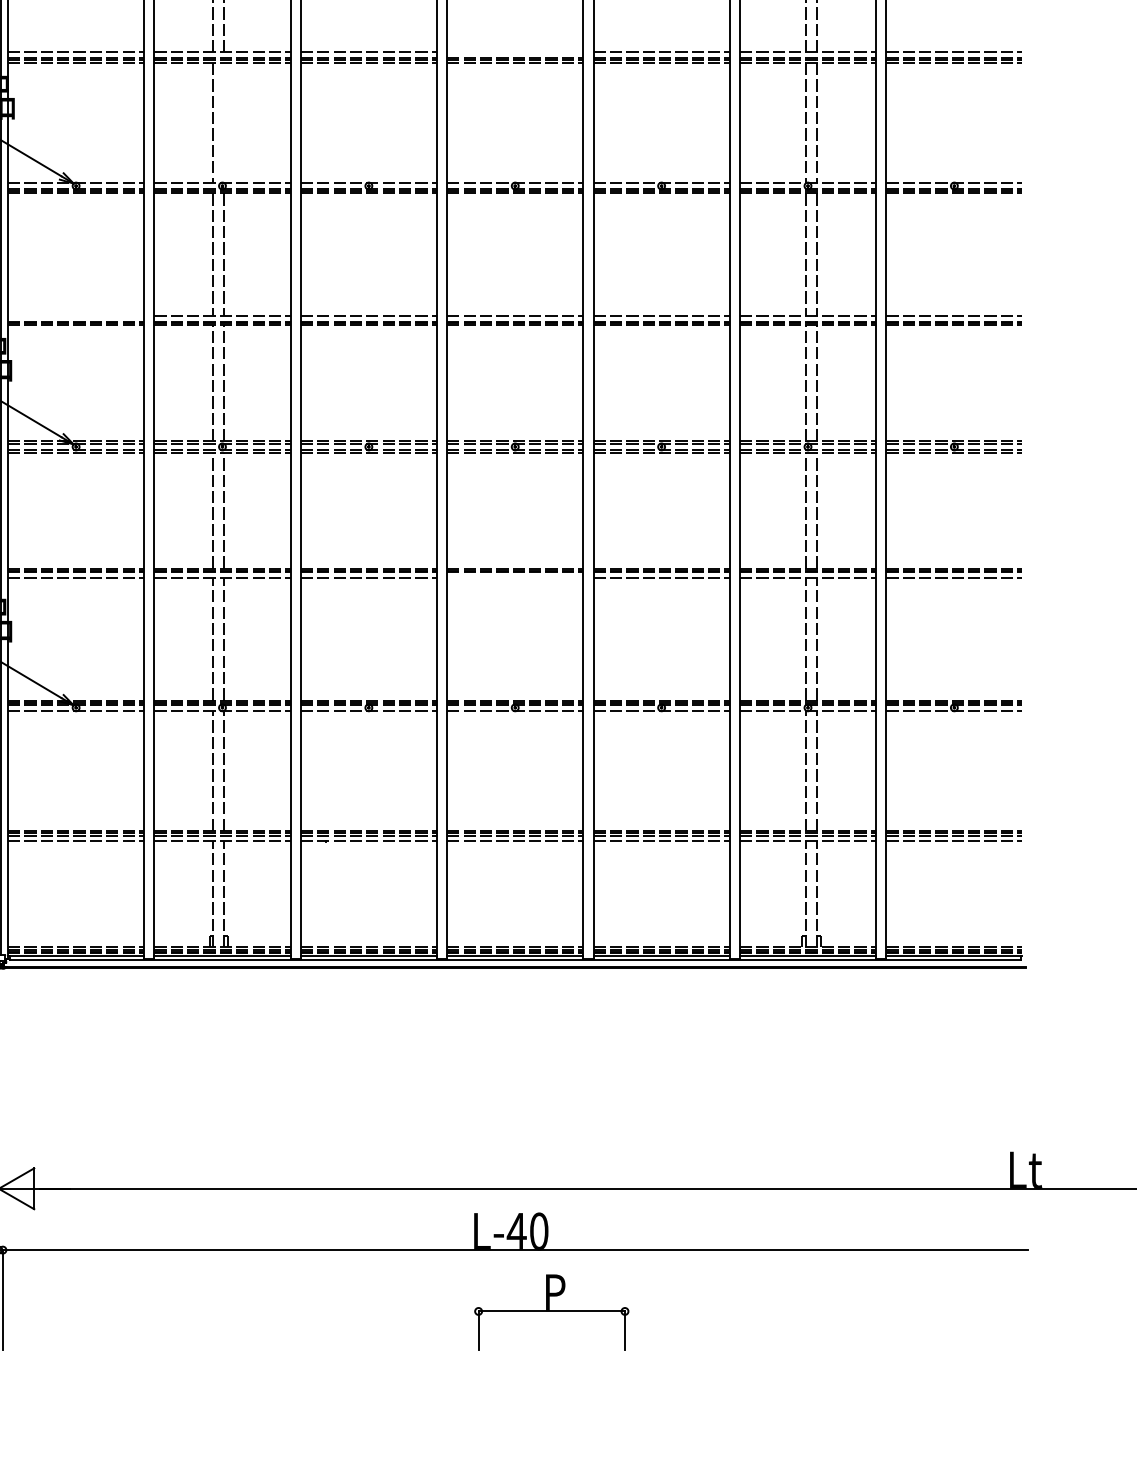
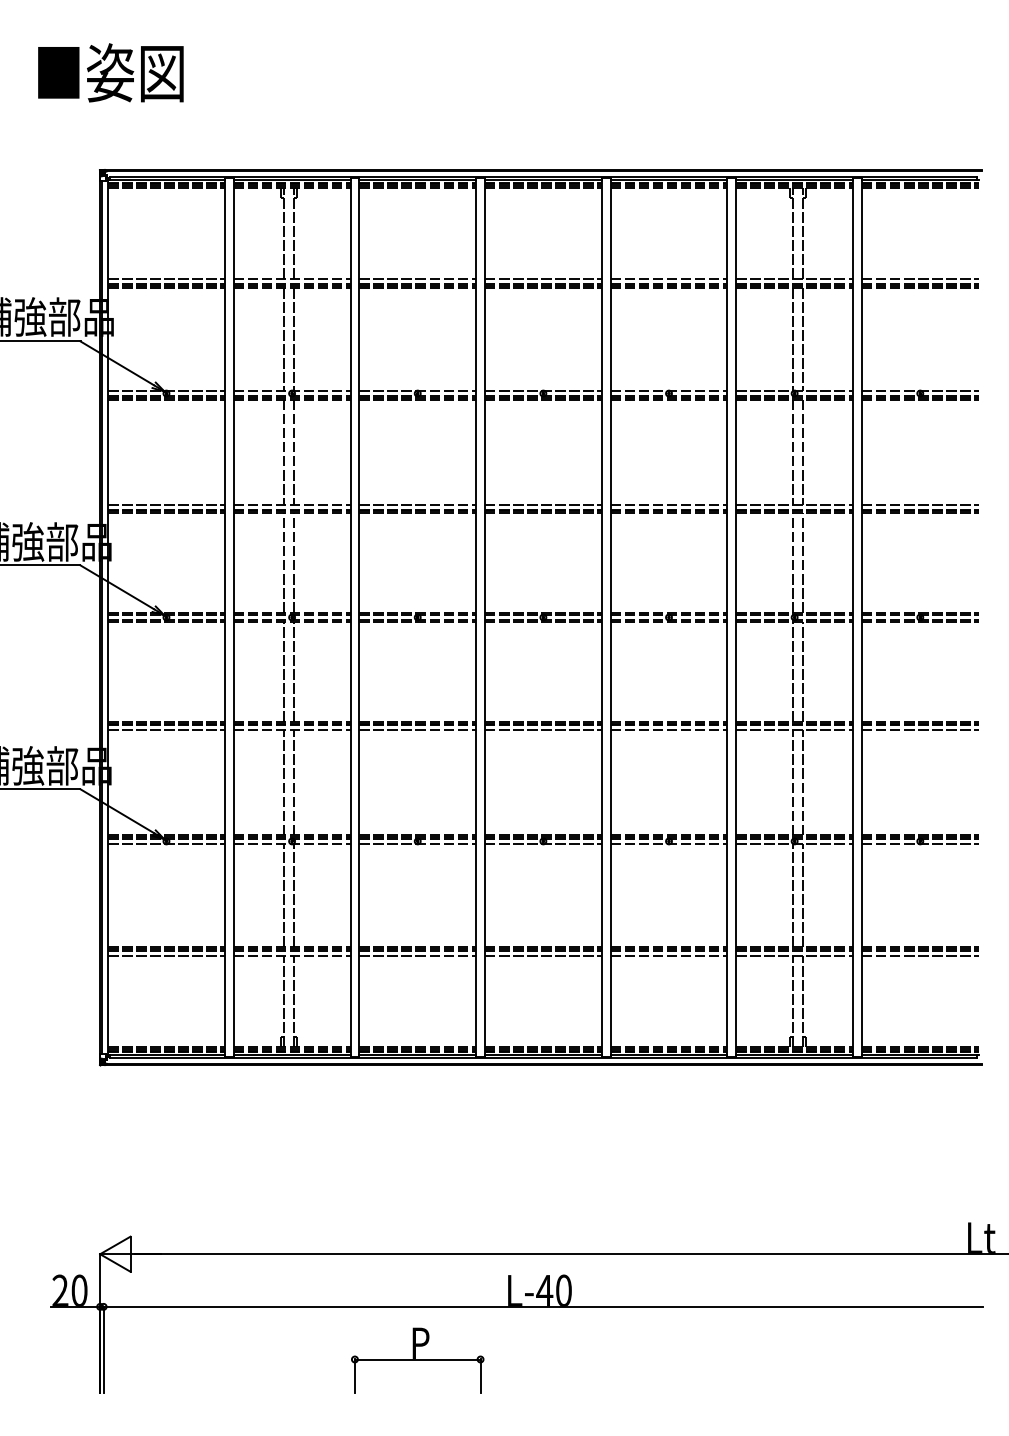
line: (514, 51) -> (542, 278), added
line: (224, 123) -> (293, 339), added
line: (76, 315) -> (166, 504), added
line: (514, 578) -> (542, 730), added
part: (551, 1312) -> (417, 1360), moved

